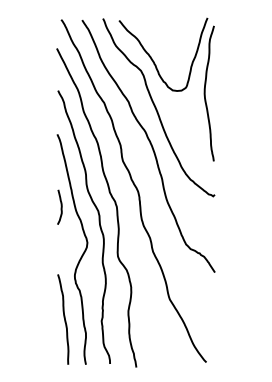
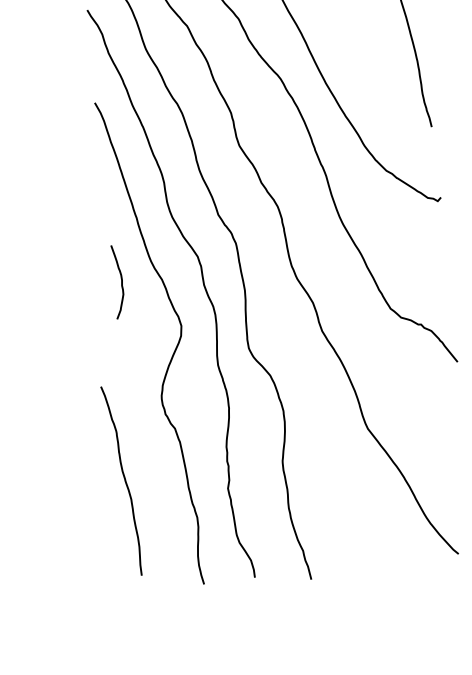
curve: (60, 206) -> (119, 280), moved
curve: (64, 319) -> (124, 480), moved

